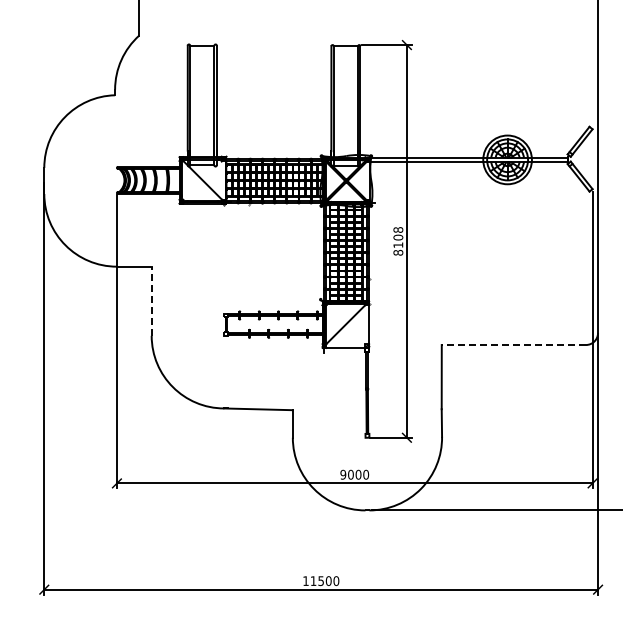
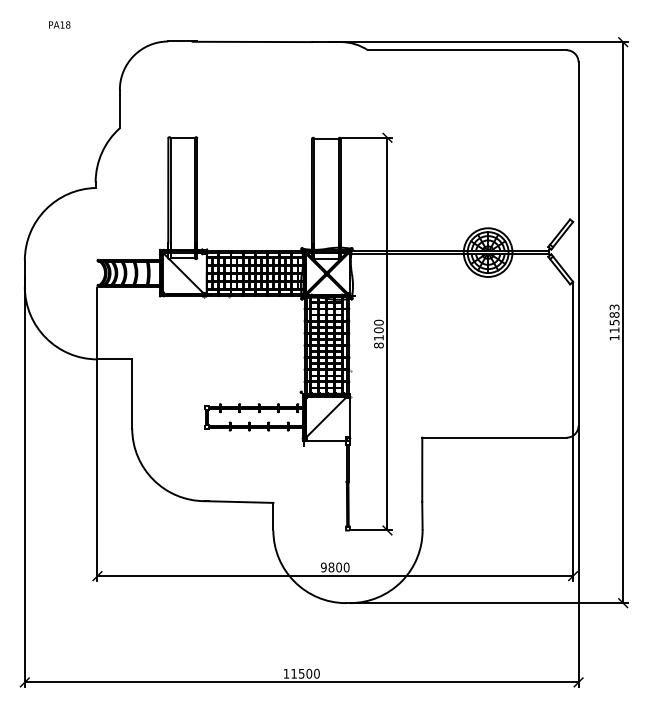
text: (397, 229) -> (378, 322), 8108 -> 8100
line: (151, 300) -> (132, 393), dashed -> solid
line: (512, 344) -> (493, 437), dashed -> solid
text: (350, 474) -> (331, 567), 9000 -> 9800

